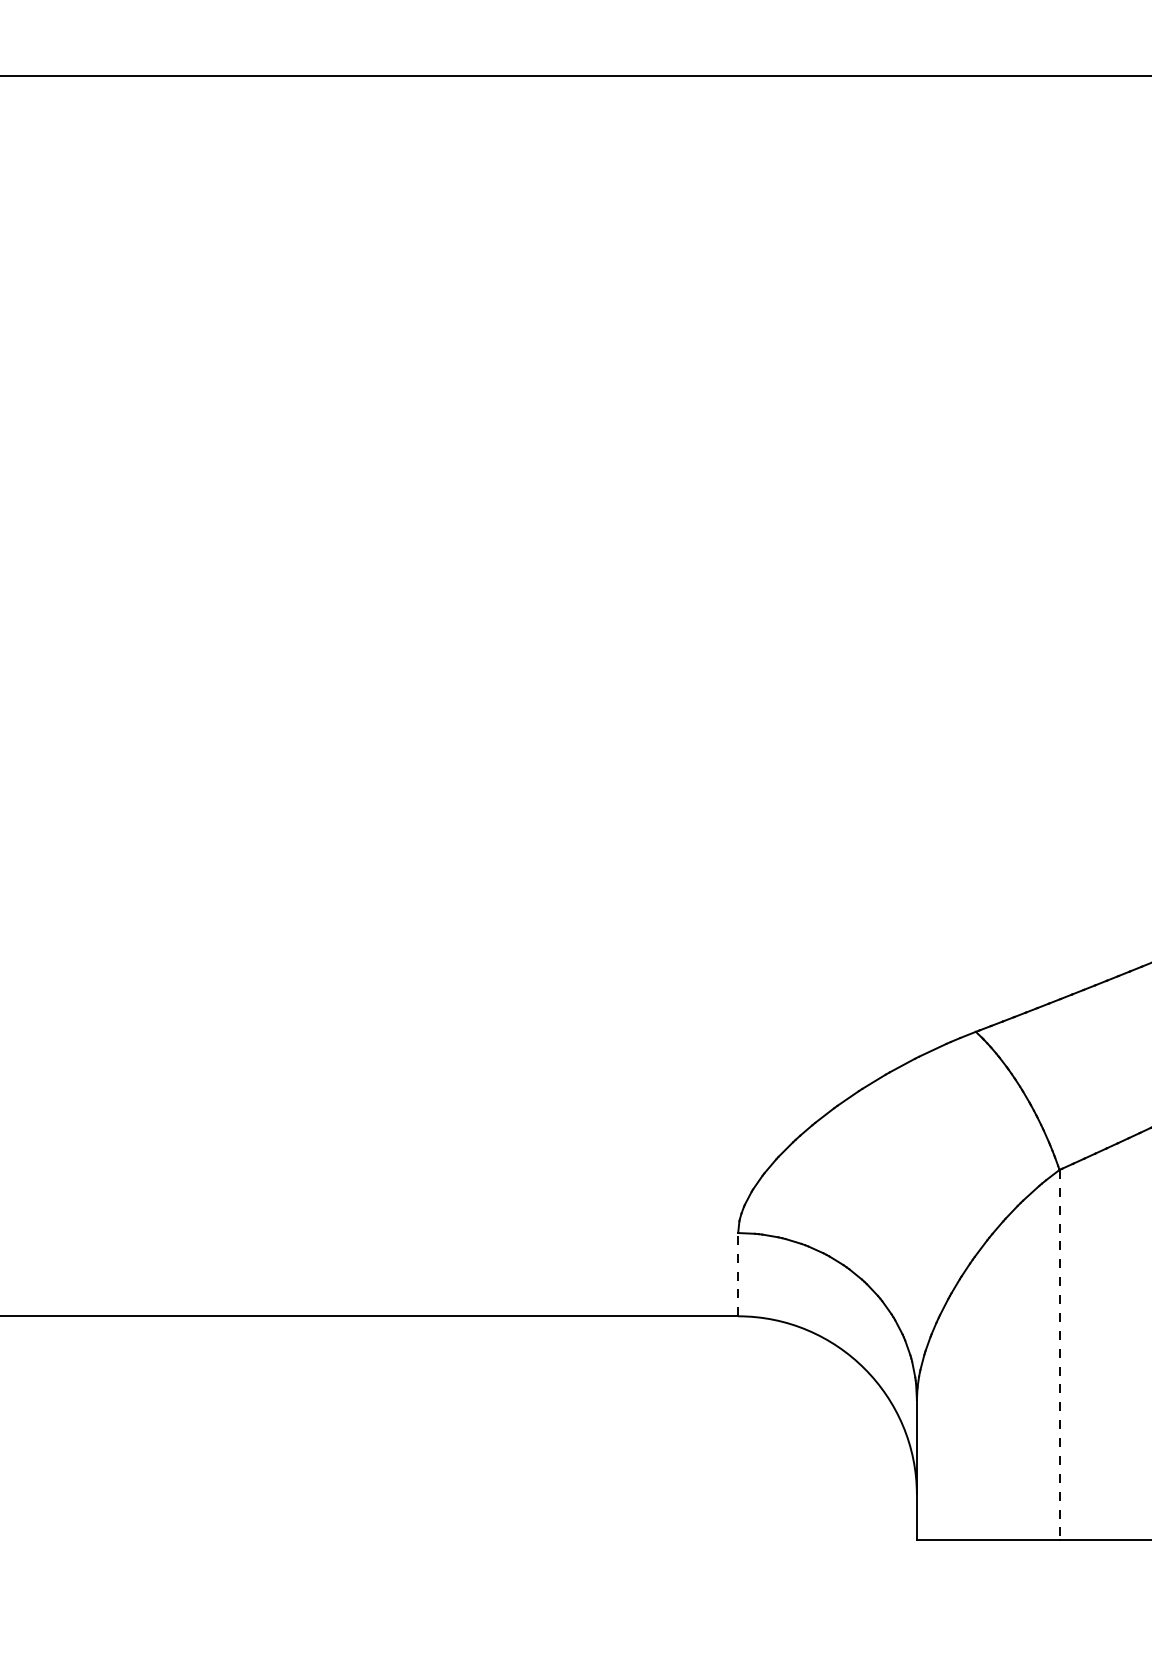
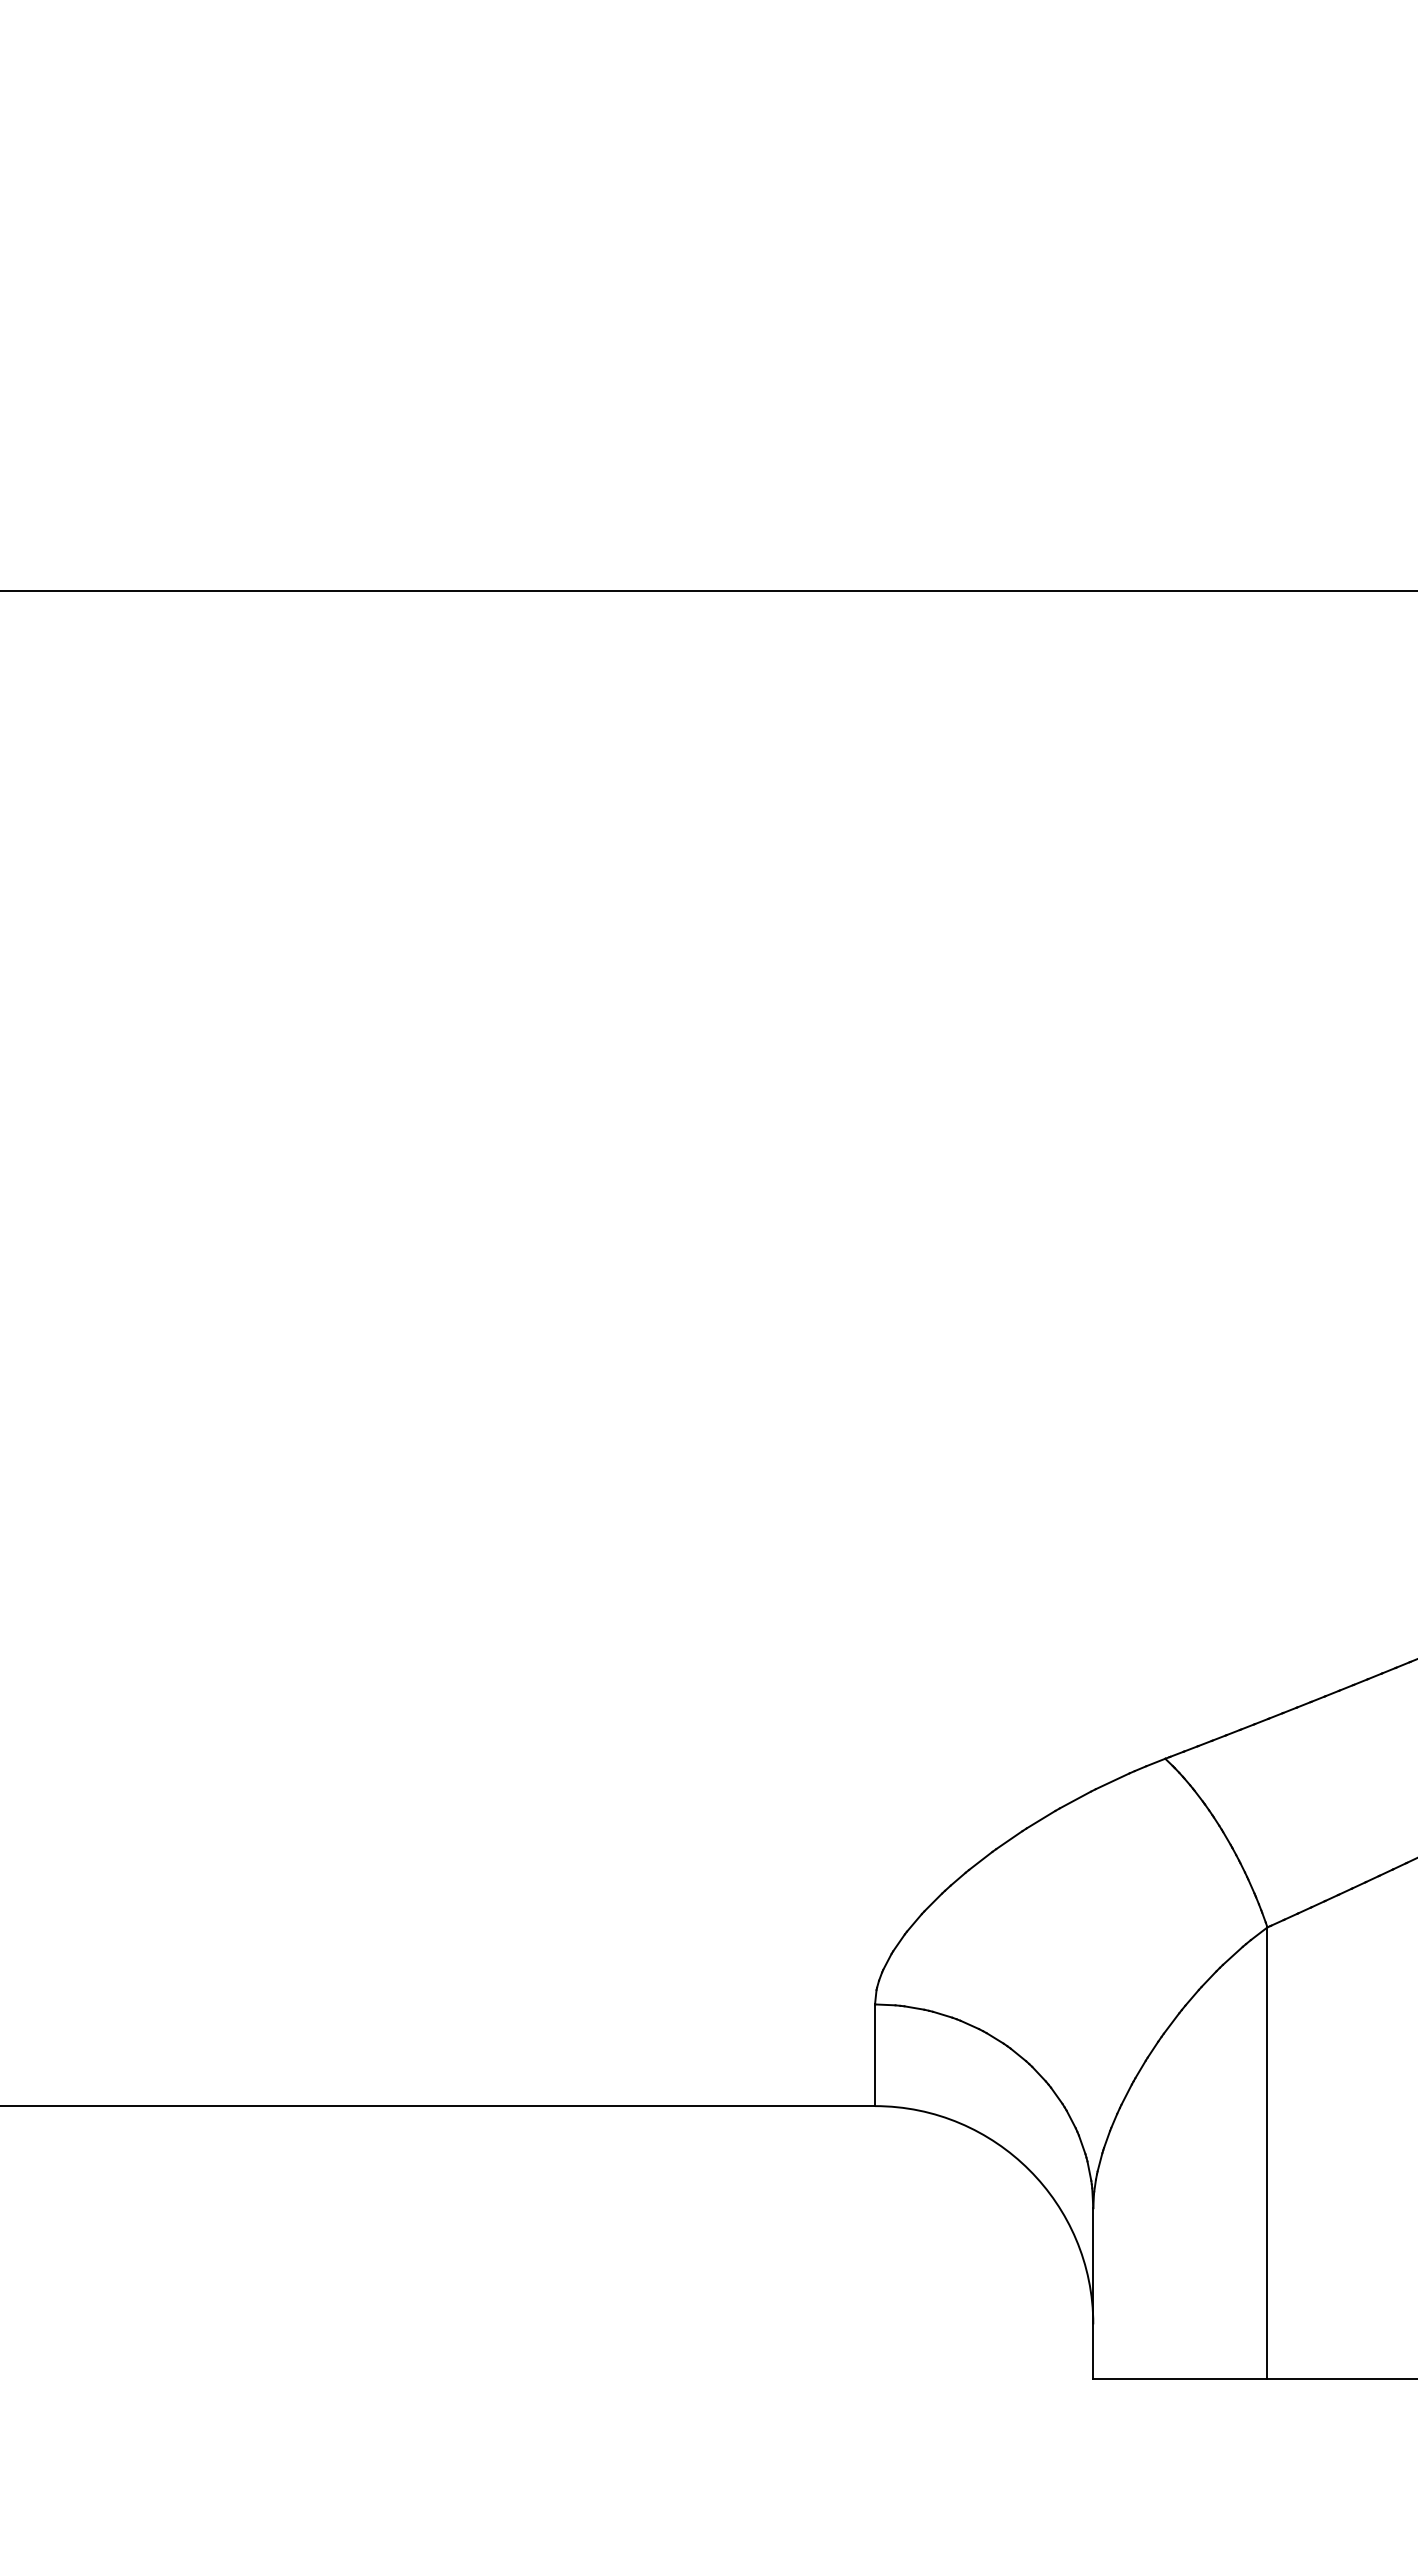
line: (738, 1274) -> (875, 2055), dashed -> solid
line: (1059, 1355) -> (1267, 2153), dashed -> solid

